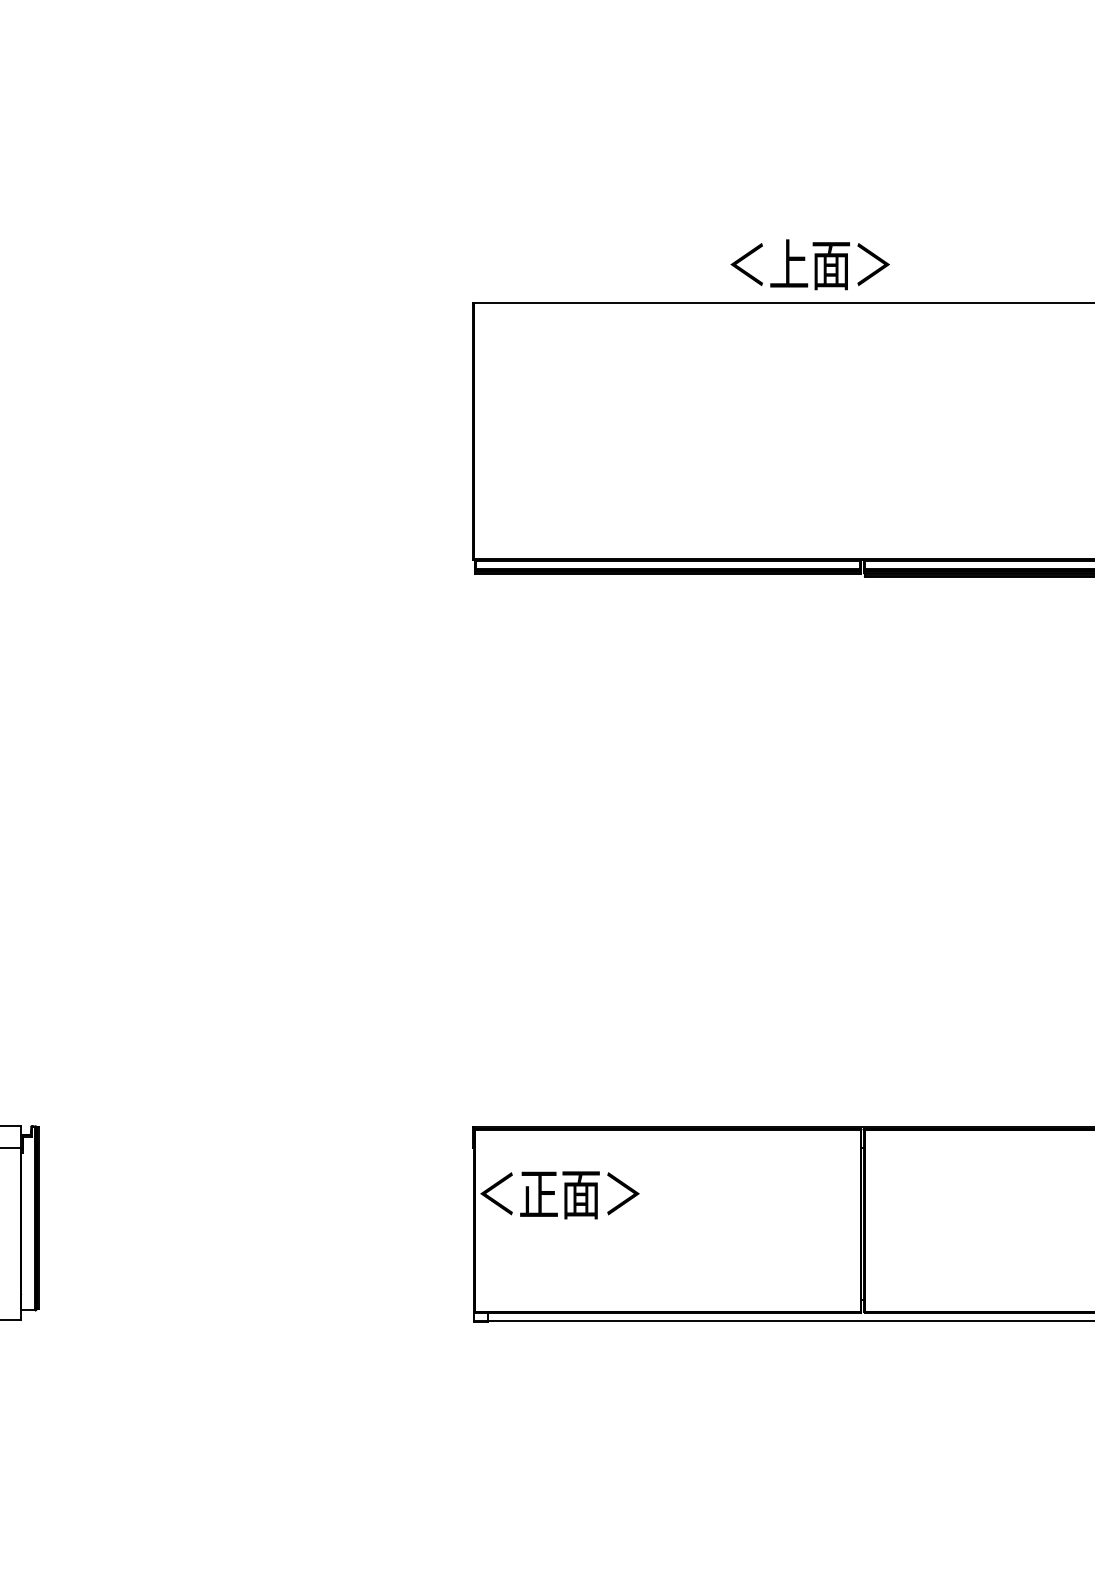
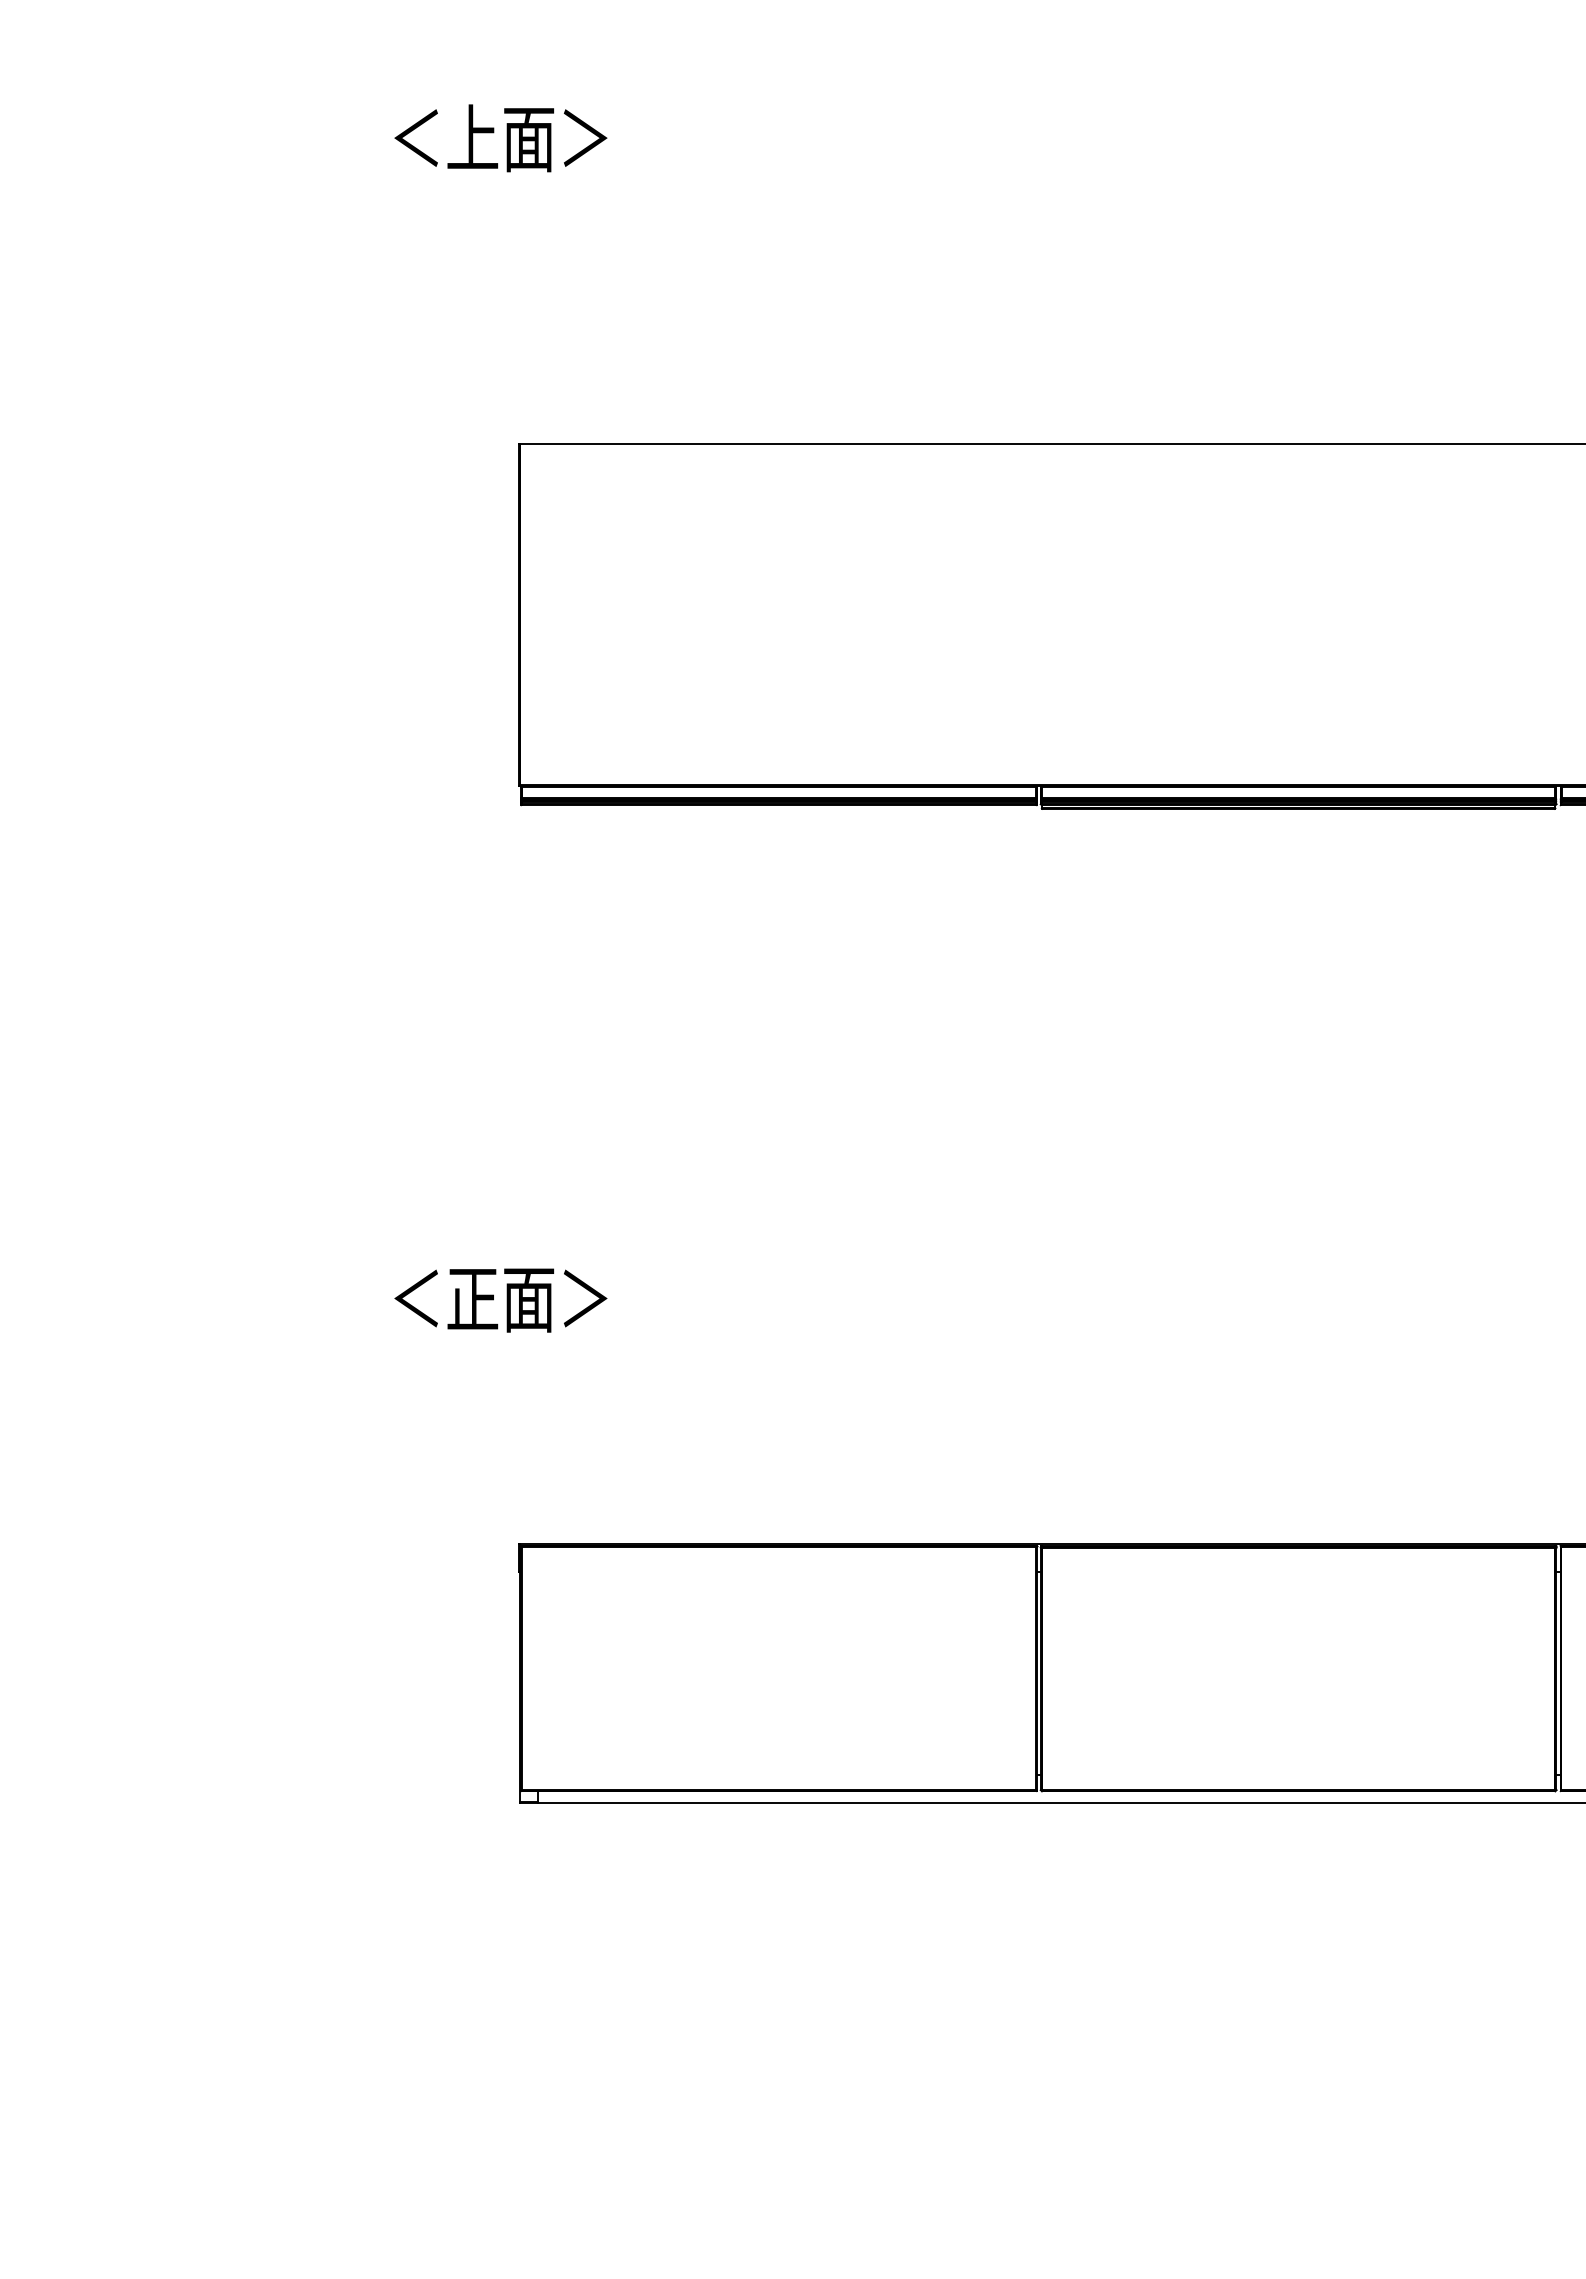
text: (809, 264) -> (500, 138), moved
text: (559, 1195) -> (500, 1300), moved

